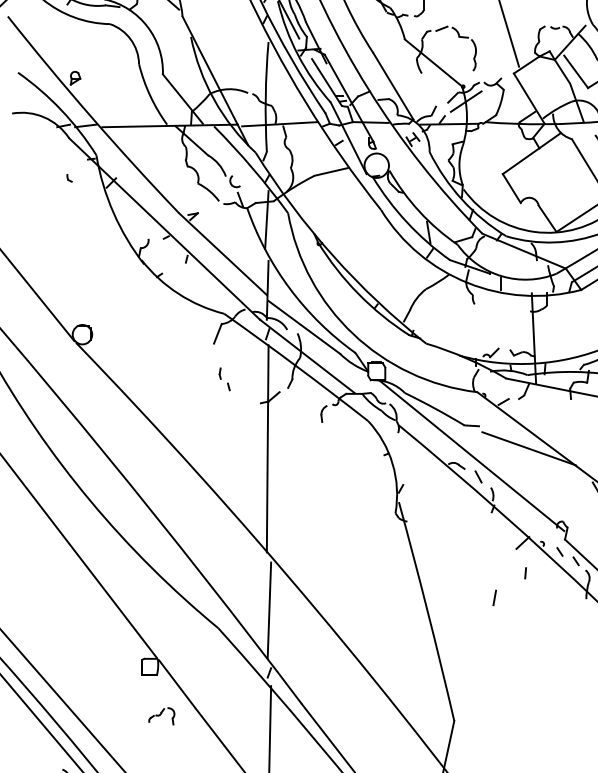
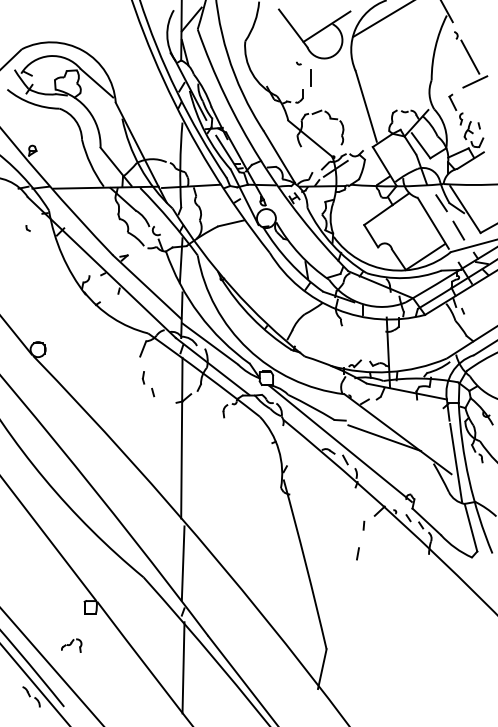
part: (224, 379) -> (148, 384), size x1.43
line: (525, 573) -> (363, 525), moved
part: (161, 716) -> (71, 645), moved

